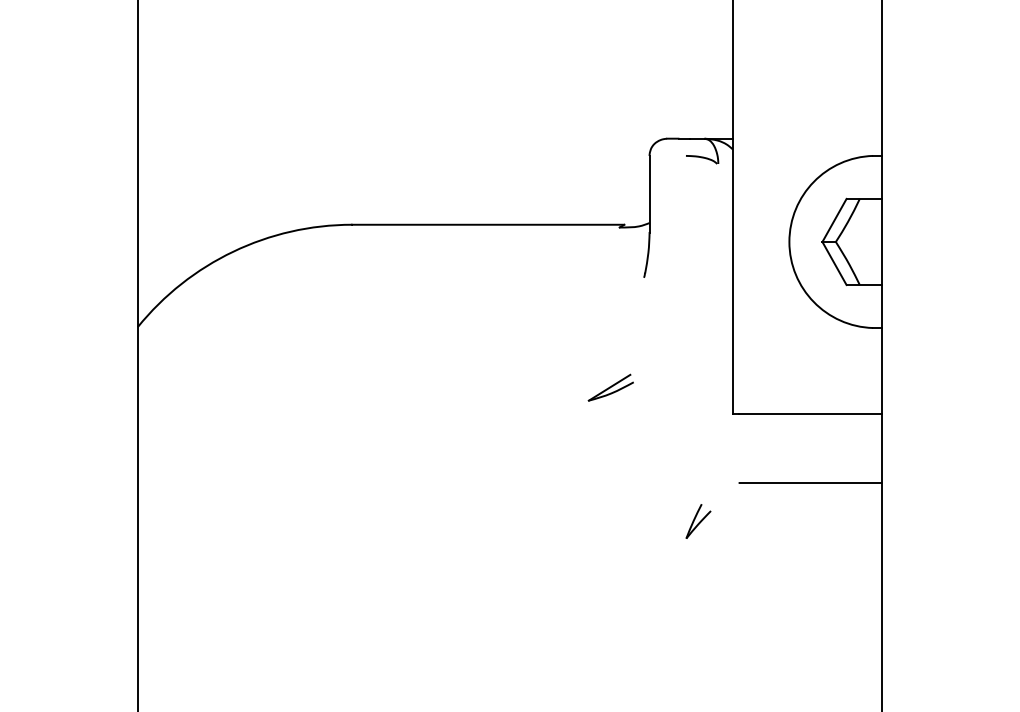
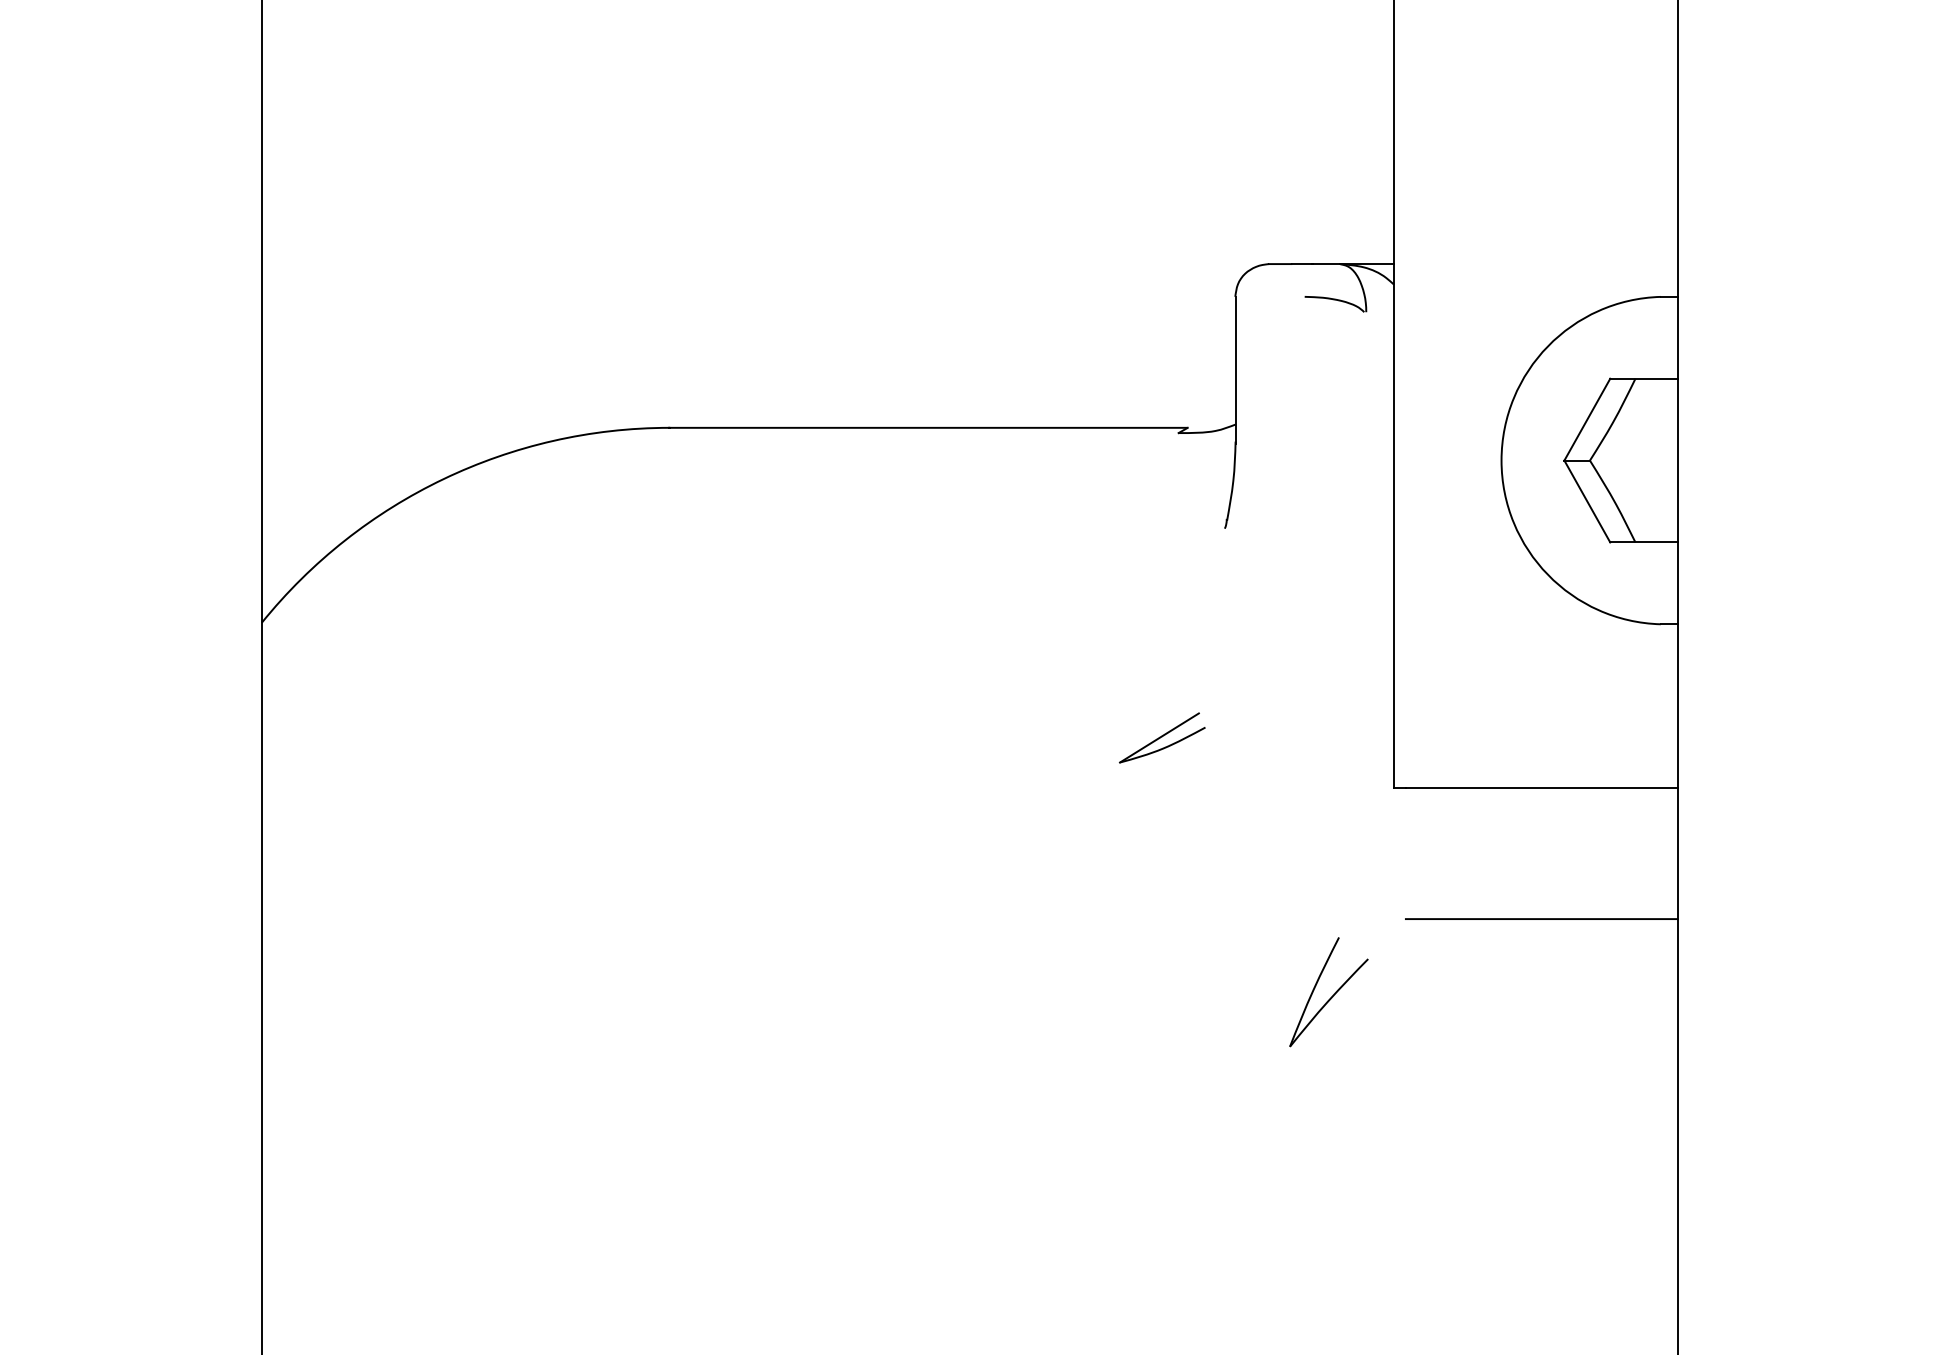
part: (698, 521) -> (1328, 992), size x1.67

